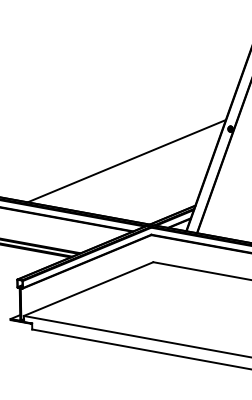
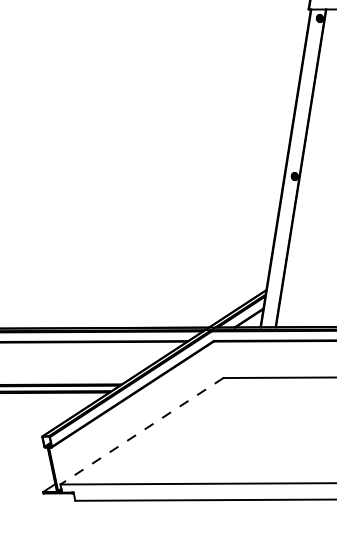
line: (126, 161) -> (161, 247), removed
line: (88, 289) -> (141, 431), solid -> dashed

